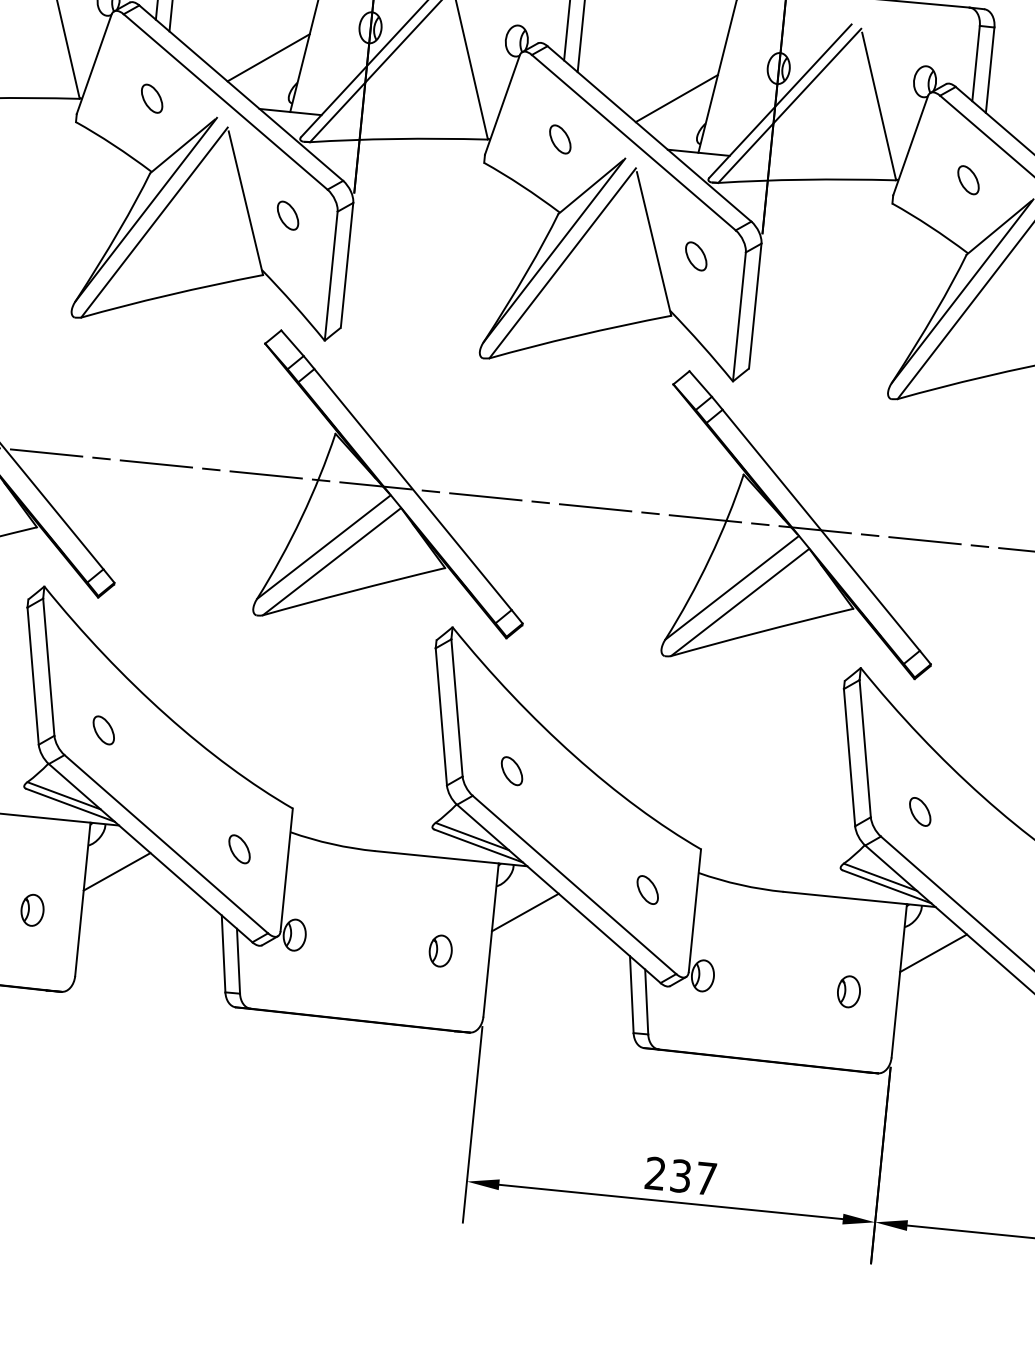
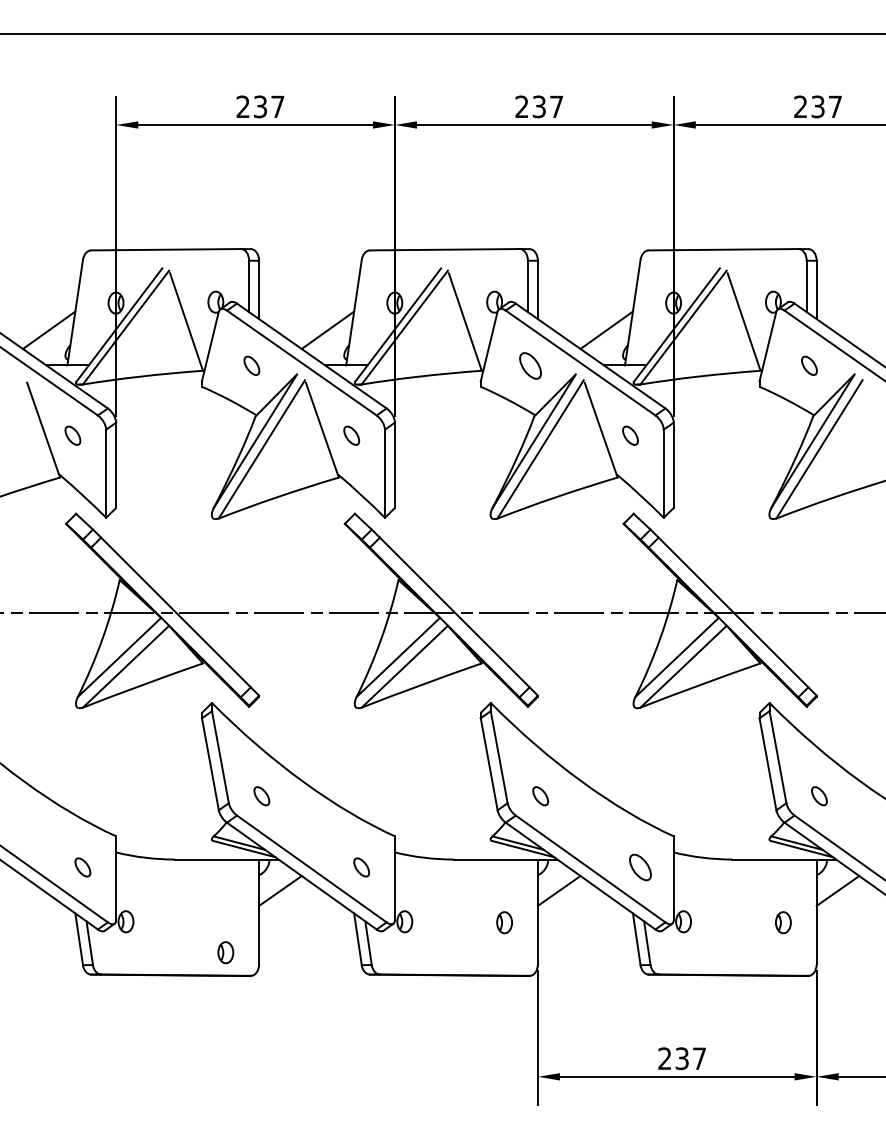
part: (560, 138) -> (530, 365), size x1.4
part: (647, 890) -> (640, 867), size x1.4
part: (32, 909) -> (225, 952), moved

